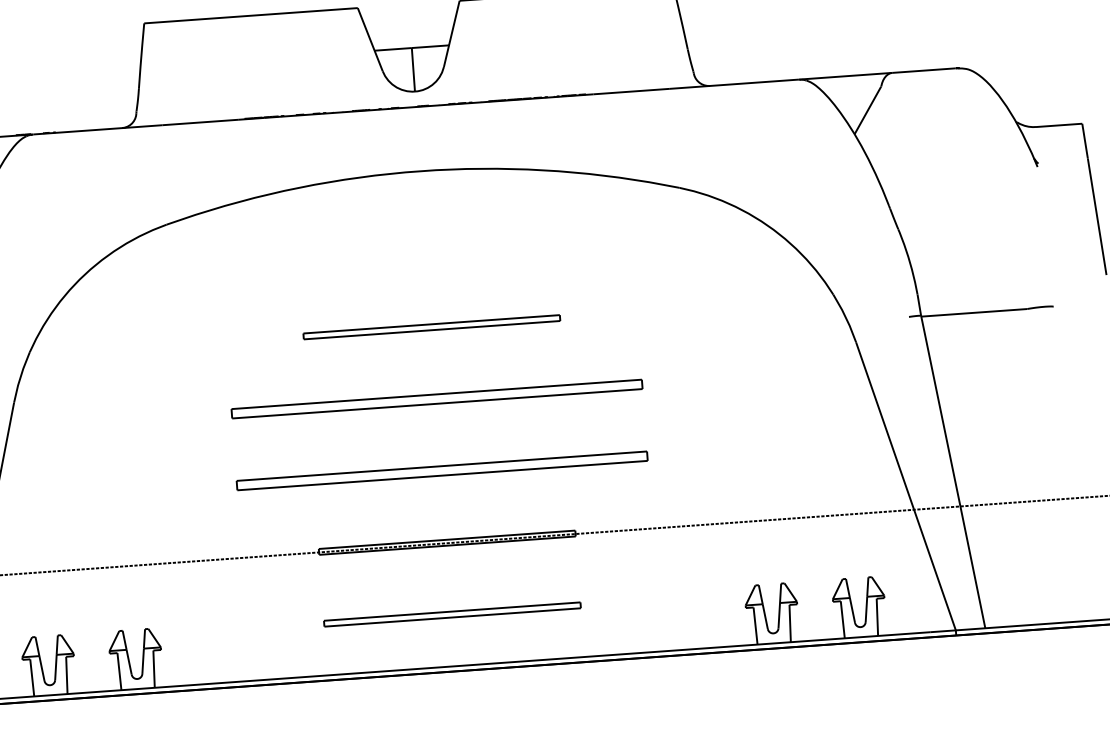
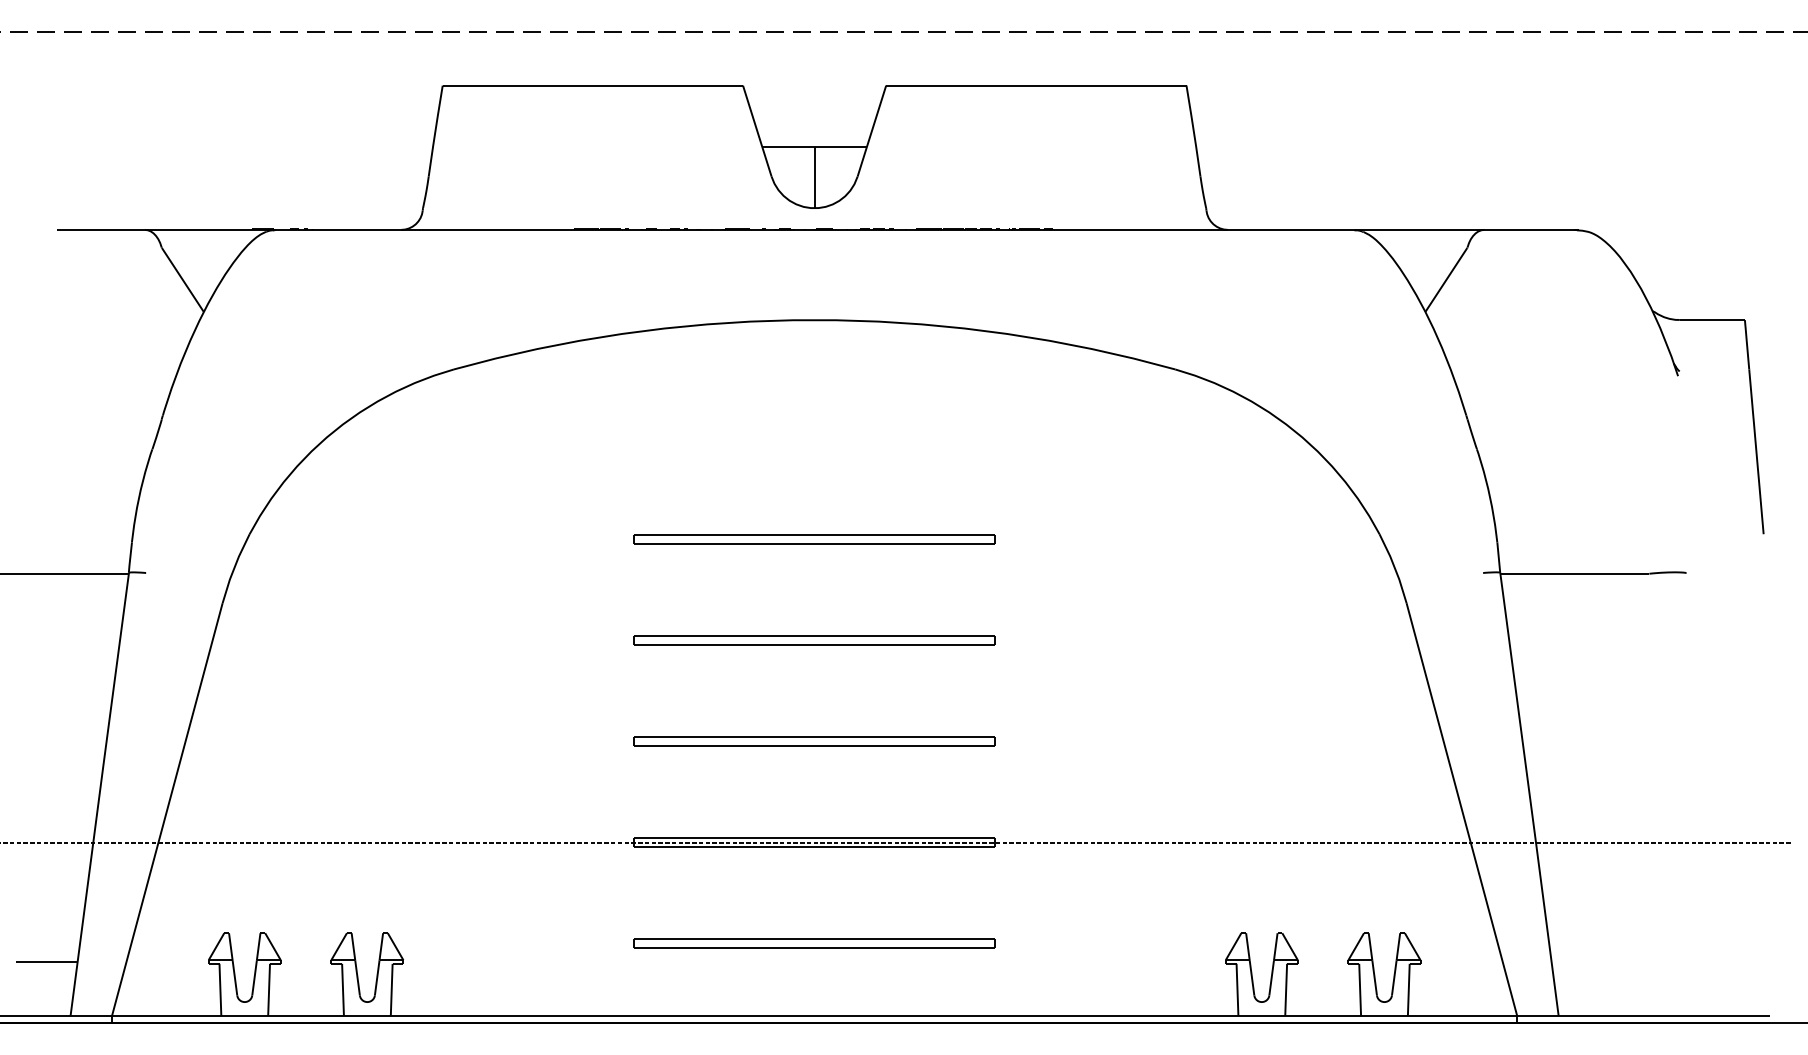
part: (436, 399) -> (814, 640), size x0.62
part: (442, 470) -> (814, 741), size x0.62

